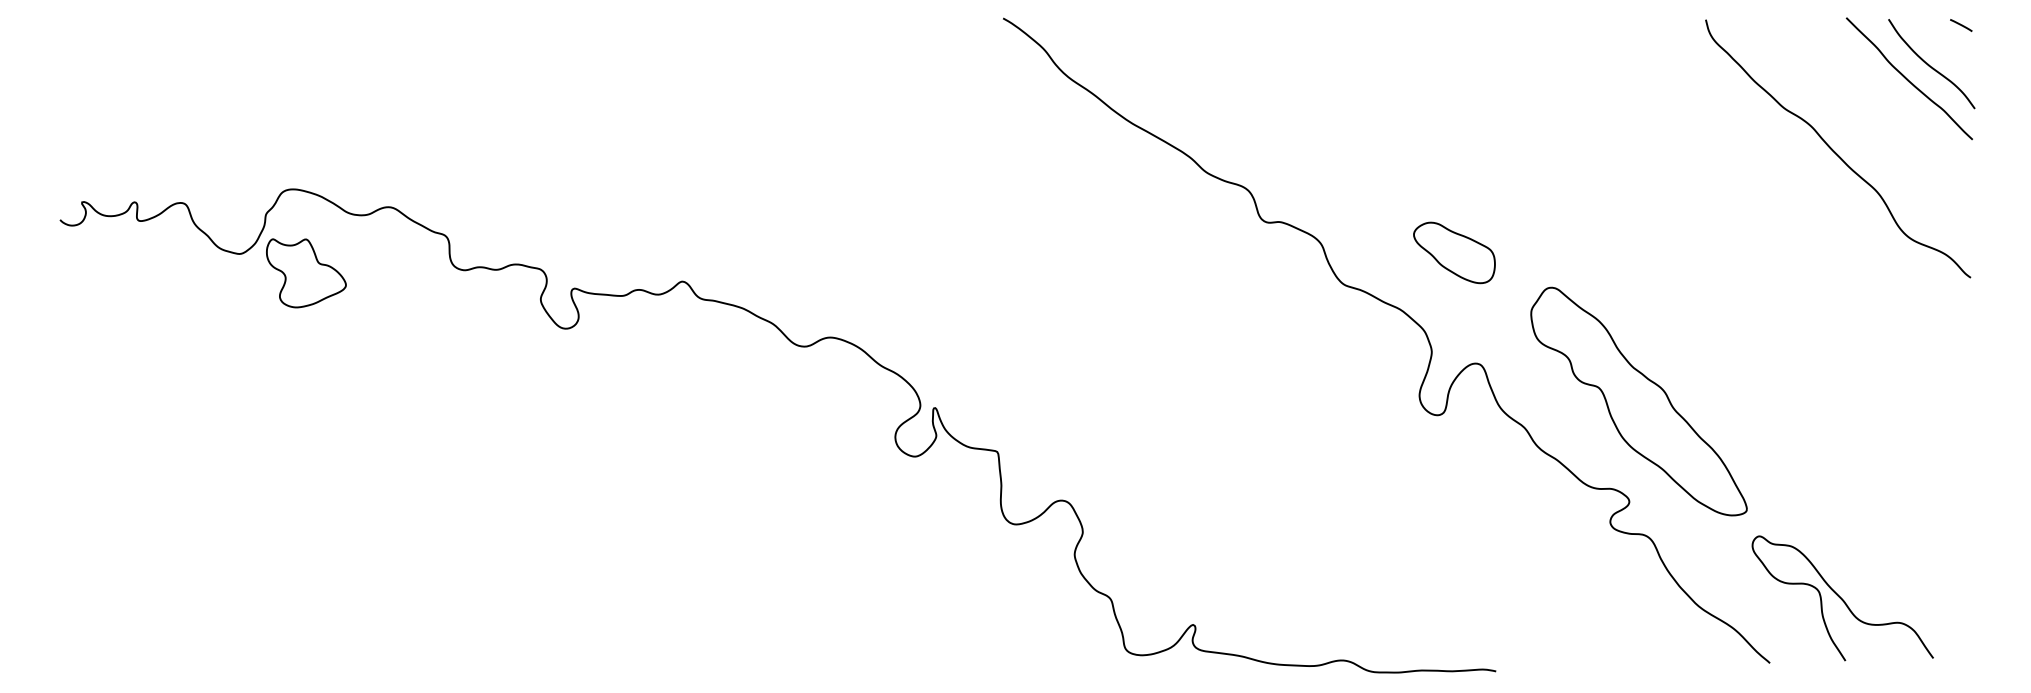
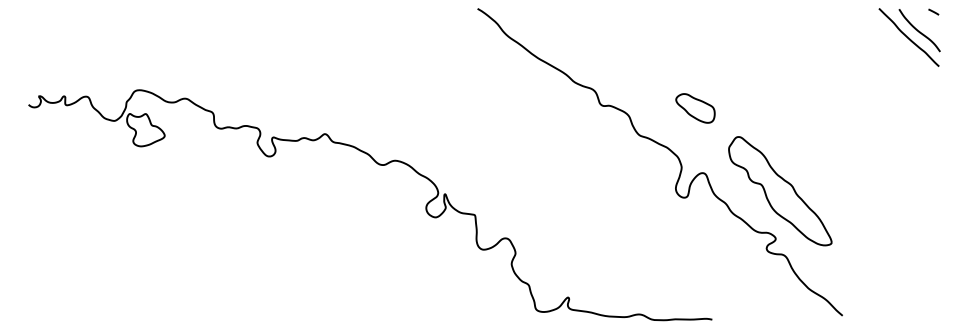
curve: (1834, 150) -> (873, 71), removed
part: (1454, 253) -> (695, 108), moved
curve: (1840, 597) -> (876, 284), removed

